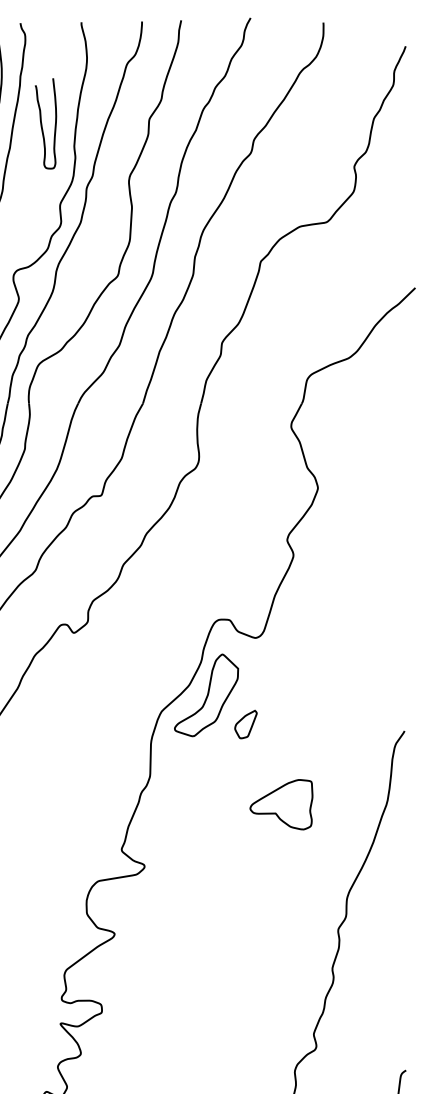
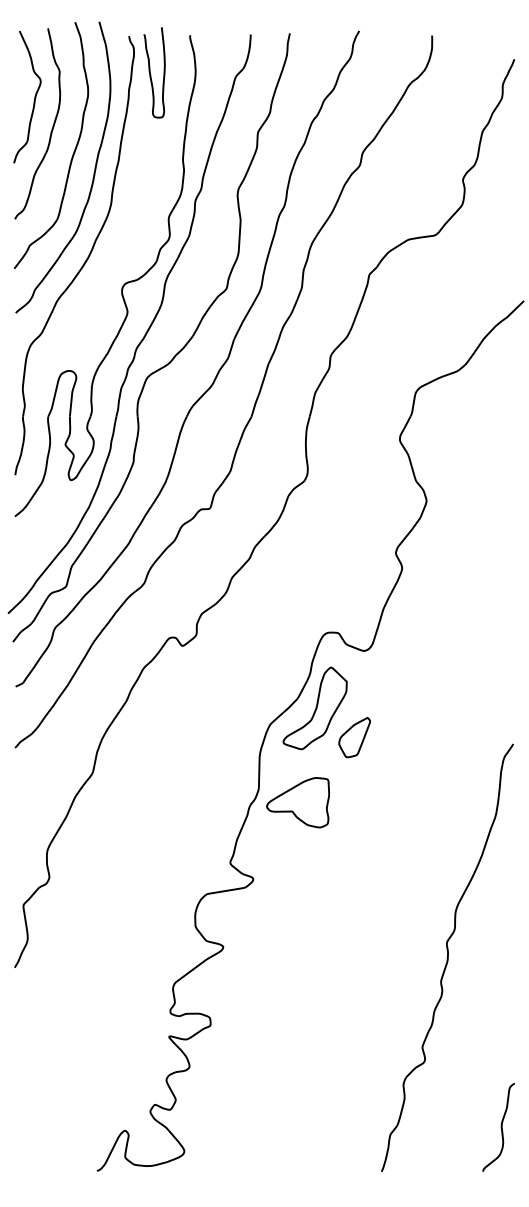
curve: (42, 125) -> (151, 74), moved
part: (245, 724) -> (354, 737), size x1.43
part: (280, 804) -> (297, 802), moved

